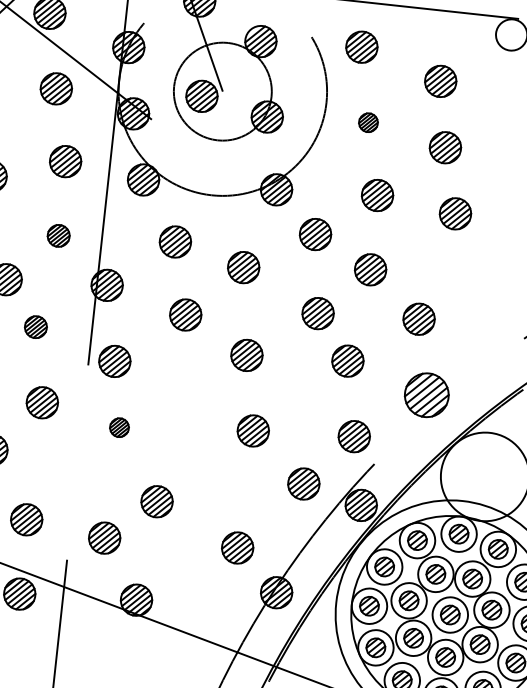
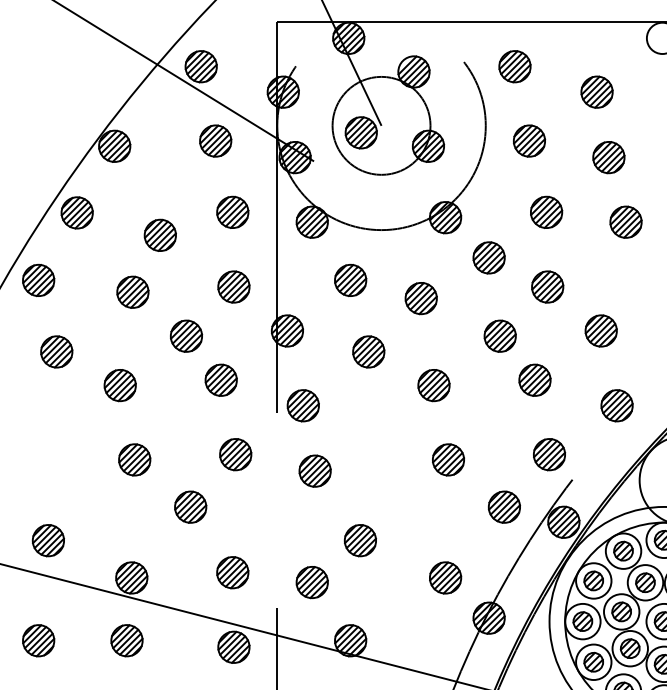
part: (368, 122) -> (529, 140), size x1.67
part: (58, 235) -> (233, 286), size x1.43
part: (35, 326) -> (220, 379), size x1.43
part: (426, 395) -> (616, 405), size x0.71
part: (118, 427) -> (314, 470), size x1.67

